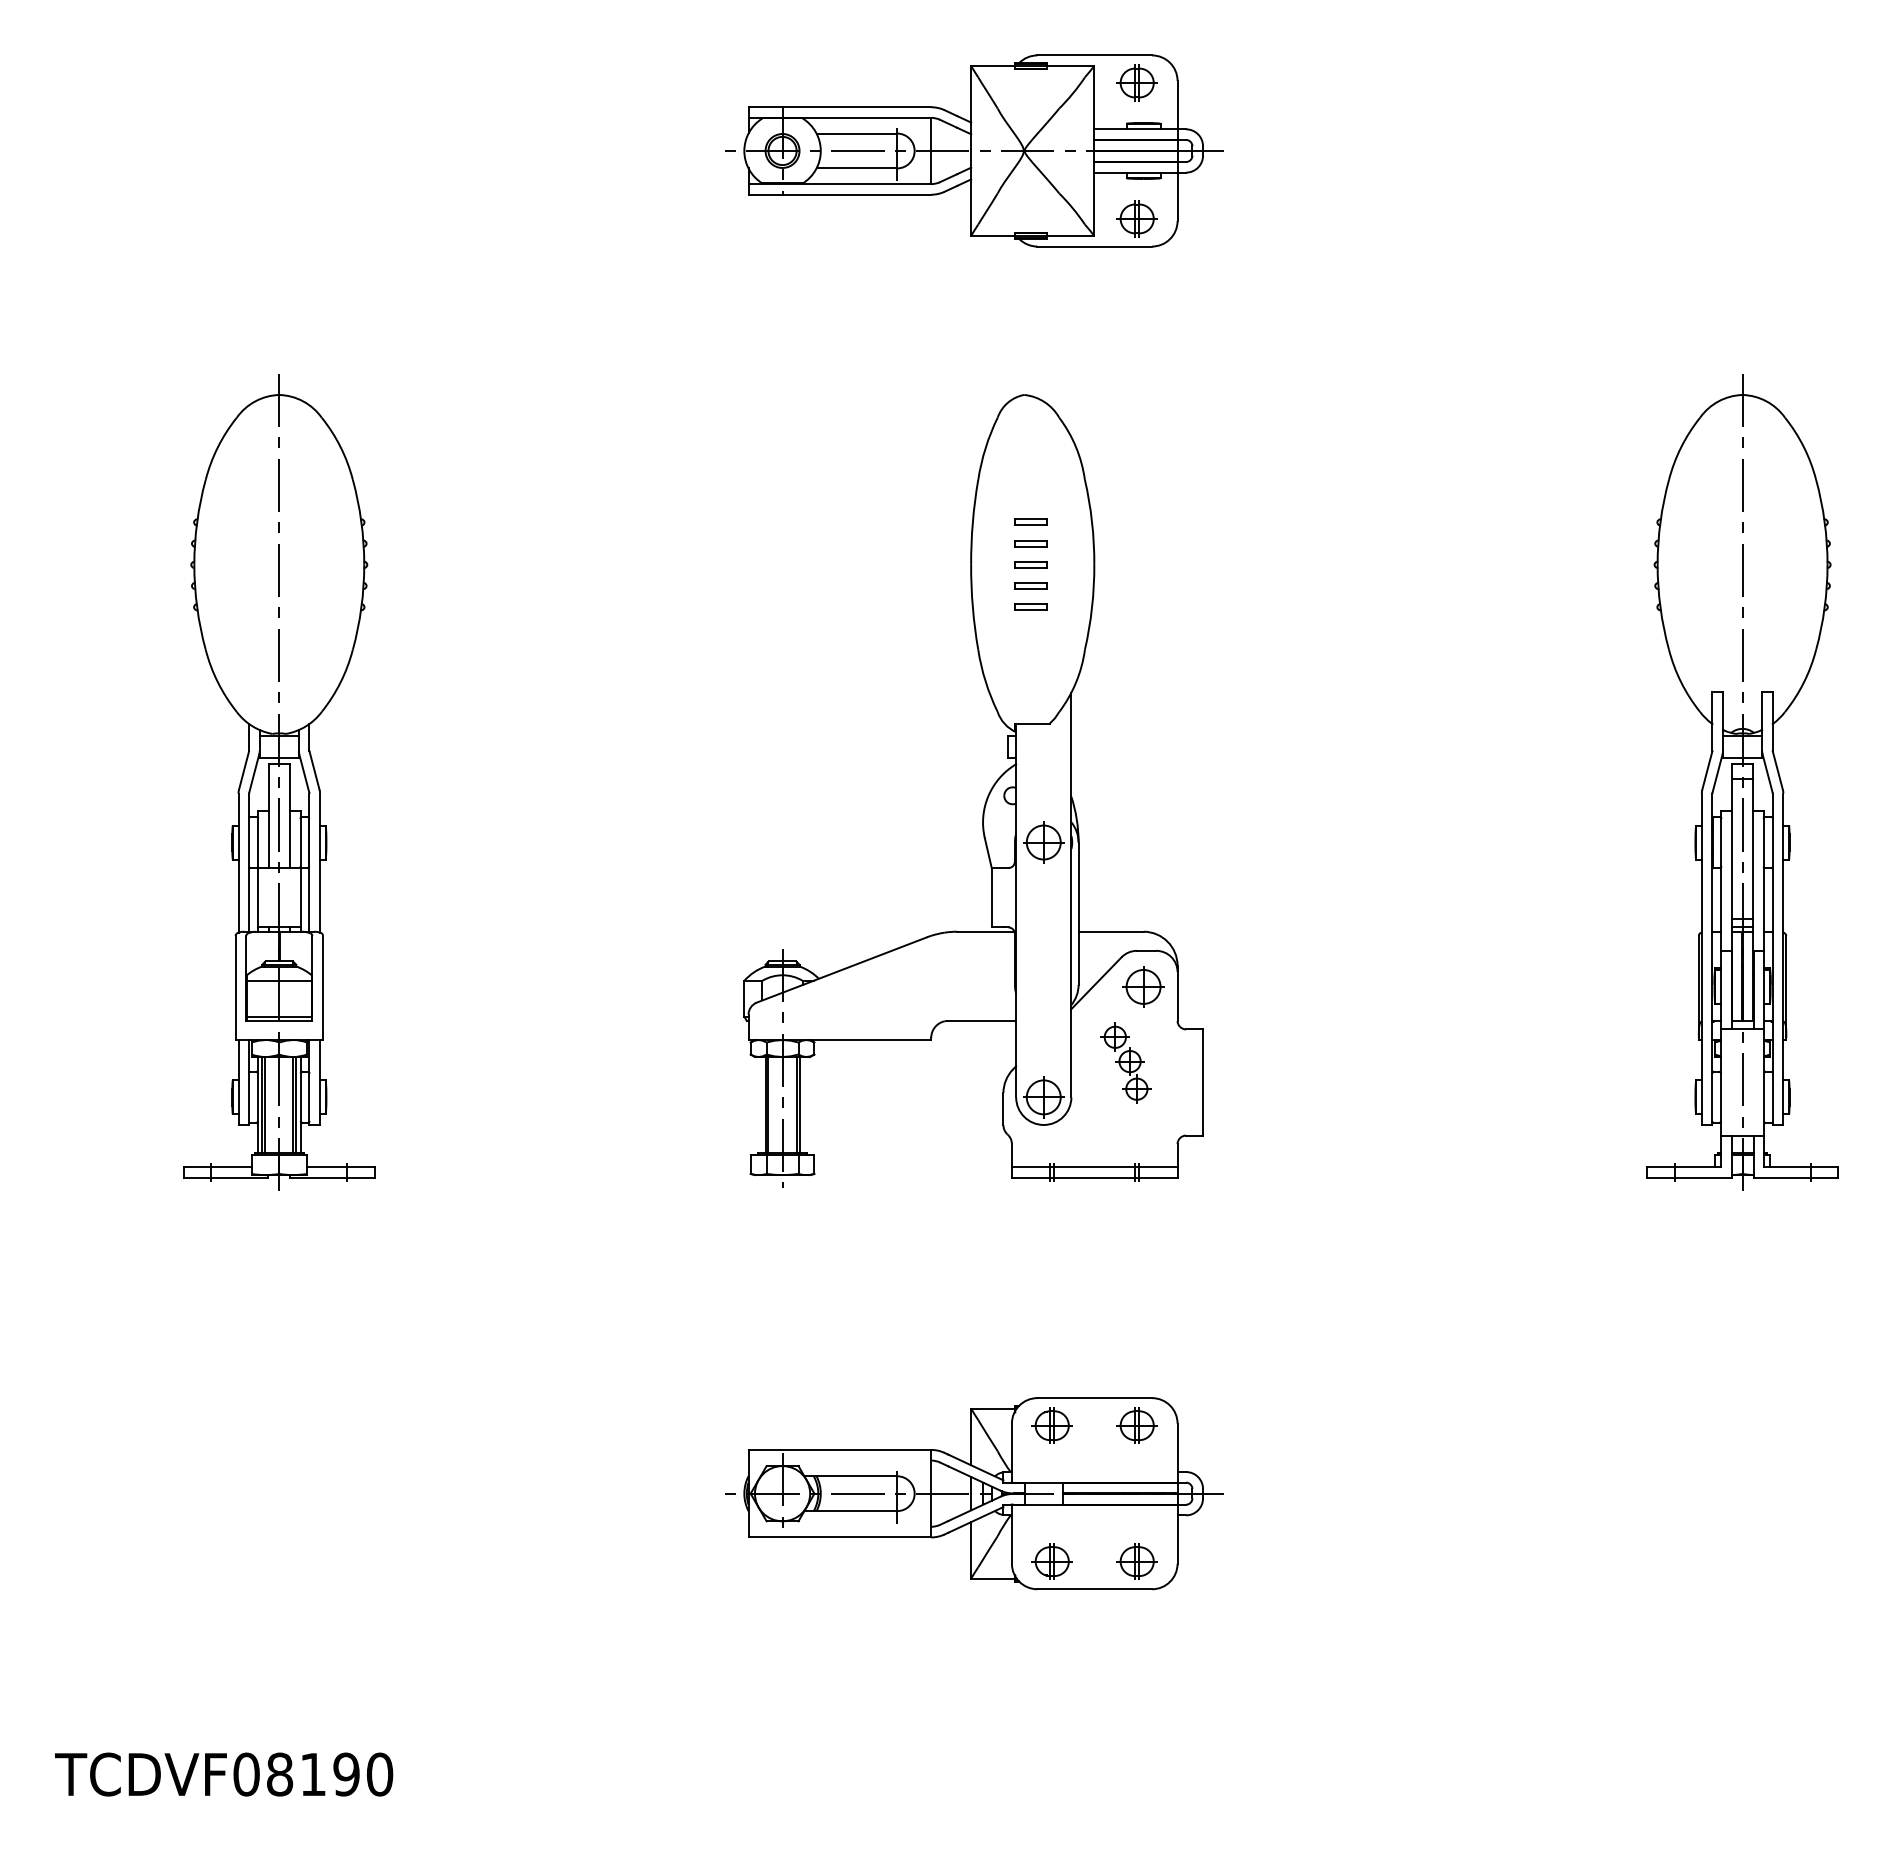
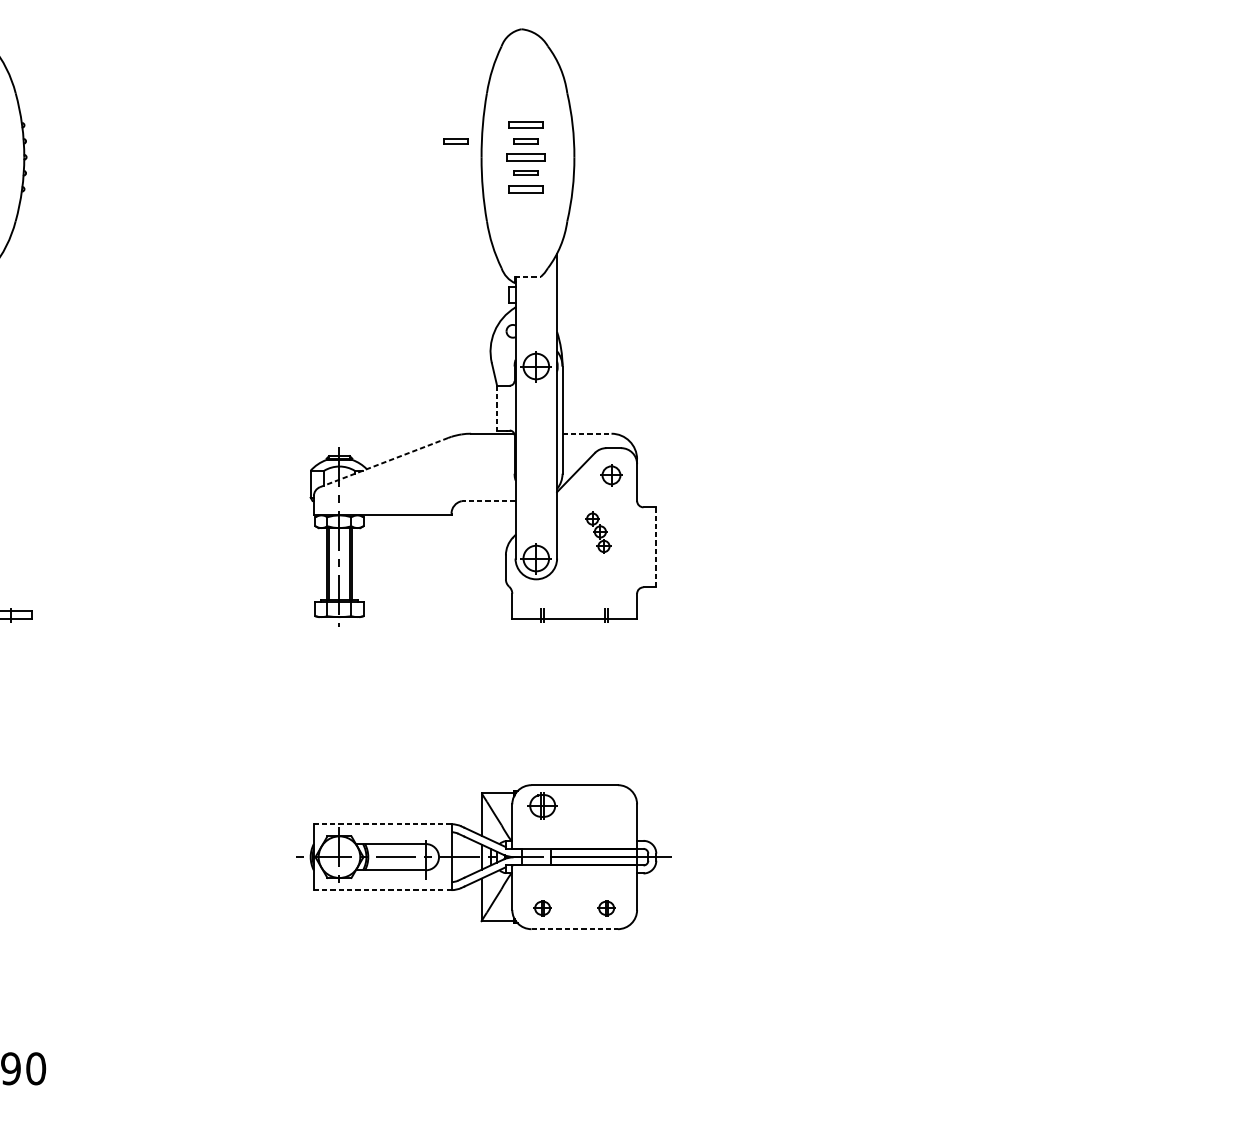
part: (1030, 521) -> (526, 124), size x1.4
part: (937, 543) -> (456, 141), added
part: (1030, 564) -> (526, 157), size x1.6
part: (1030, 606) -> (526, 188), size x1.4
line: (1033, 723) -> (528, 276), solid -> dashed
part: (1742, 782) -> (1062, 321), removed
line: (991, 897) -> (496, 407), solid -> dashed
line: (1111, 931) -> (587, 433), solid -> dashed
line: (841, 970) -> (383, 462), solid -> dashed
part: (1143, 986) -> (611, 475), size x0.7
line: (982, 1020) -> (490, 500), solid -> dashed
part: (1125, 1062) -> (597, 532), size x0.7
line: (1203, 1083) -> (656, 548), solid -> dashed
line: (1094, 1167) -> (574, 611), removed
part: (1136, 1425) -> (606, 805), removed
line: (839, 1449) -> (382, 823), solid -> dashed
line: (840, 1537) -> (383, 890), solid -> dashed
part: (1051, 1561) -> (542, 908), size x0.6
part: (1136, 1561) -> (606, 908), size x0.6
line: (1095, 1589) -> (575, 929), solid -> dashed

